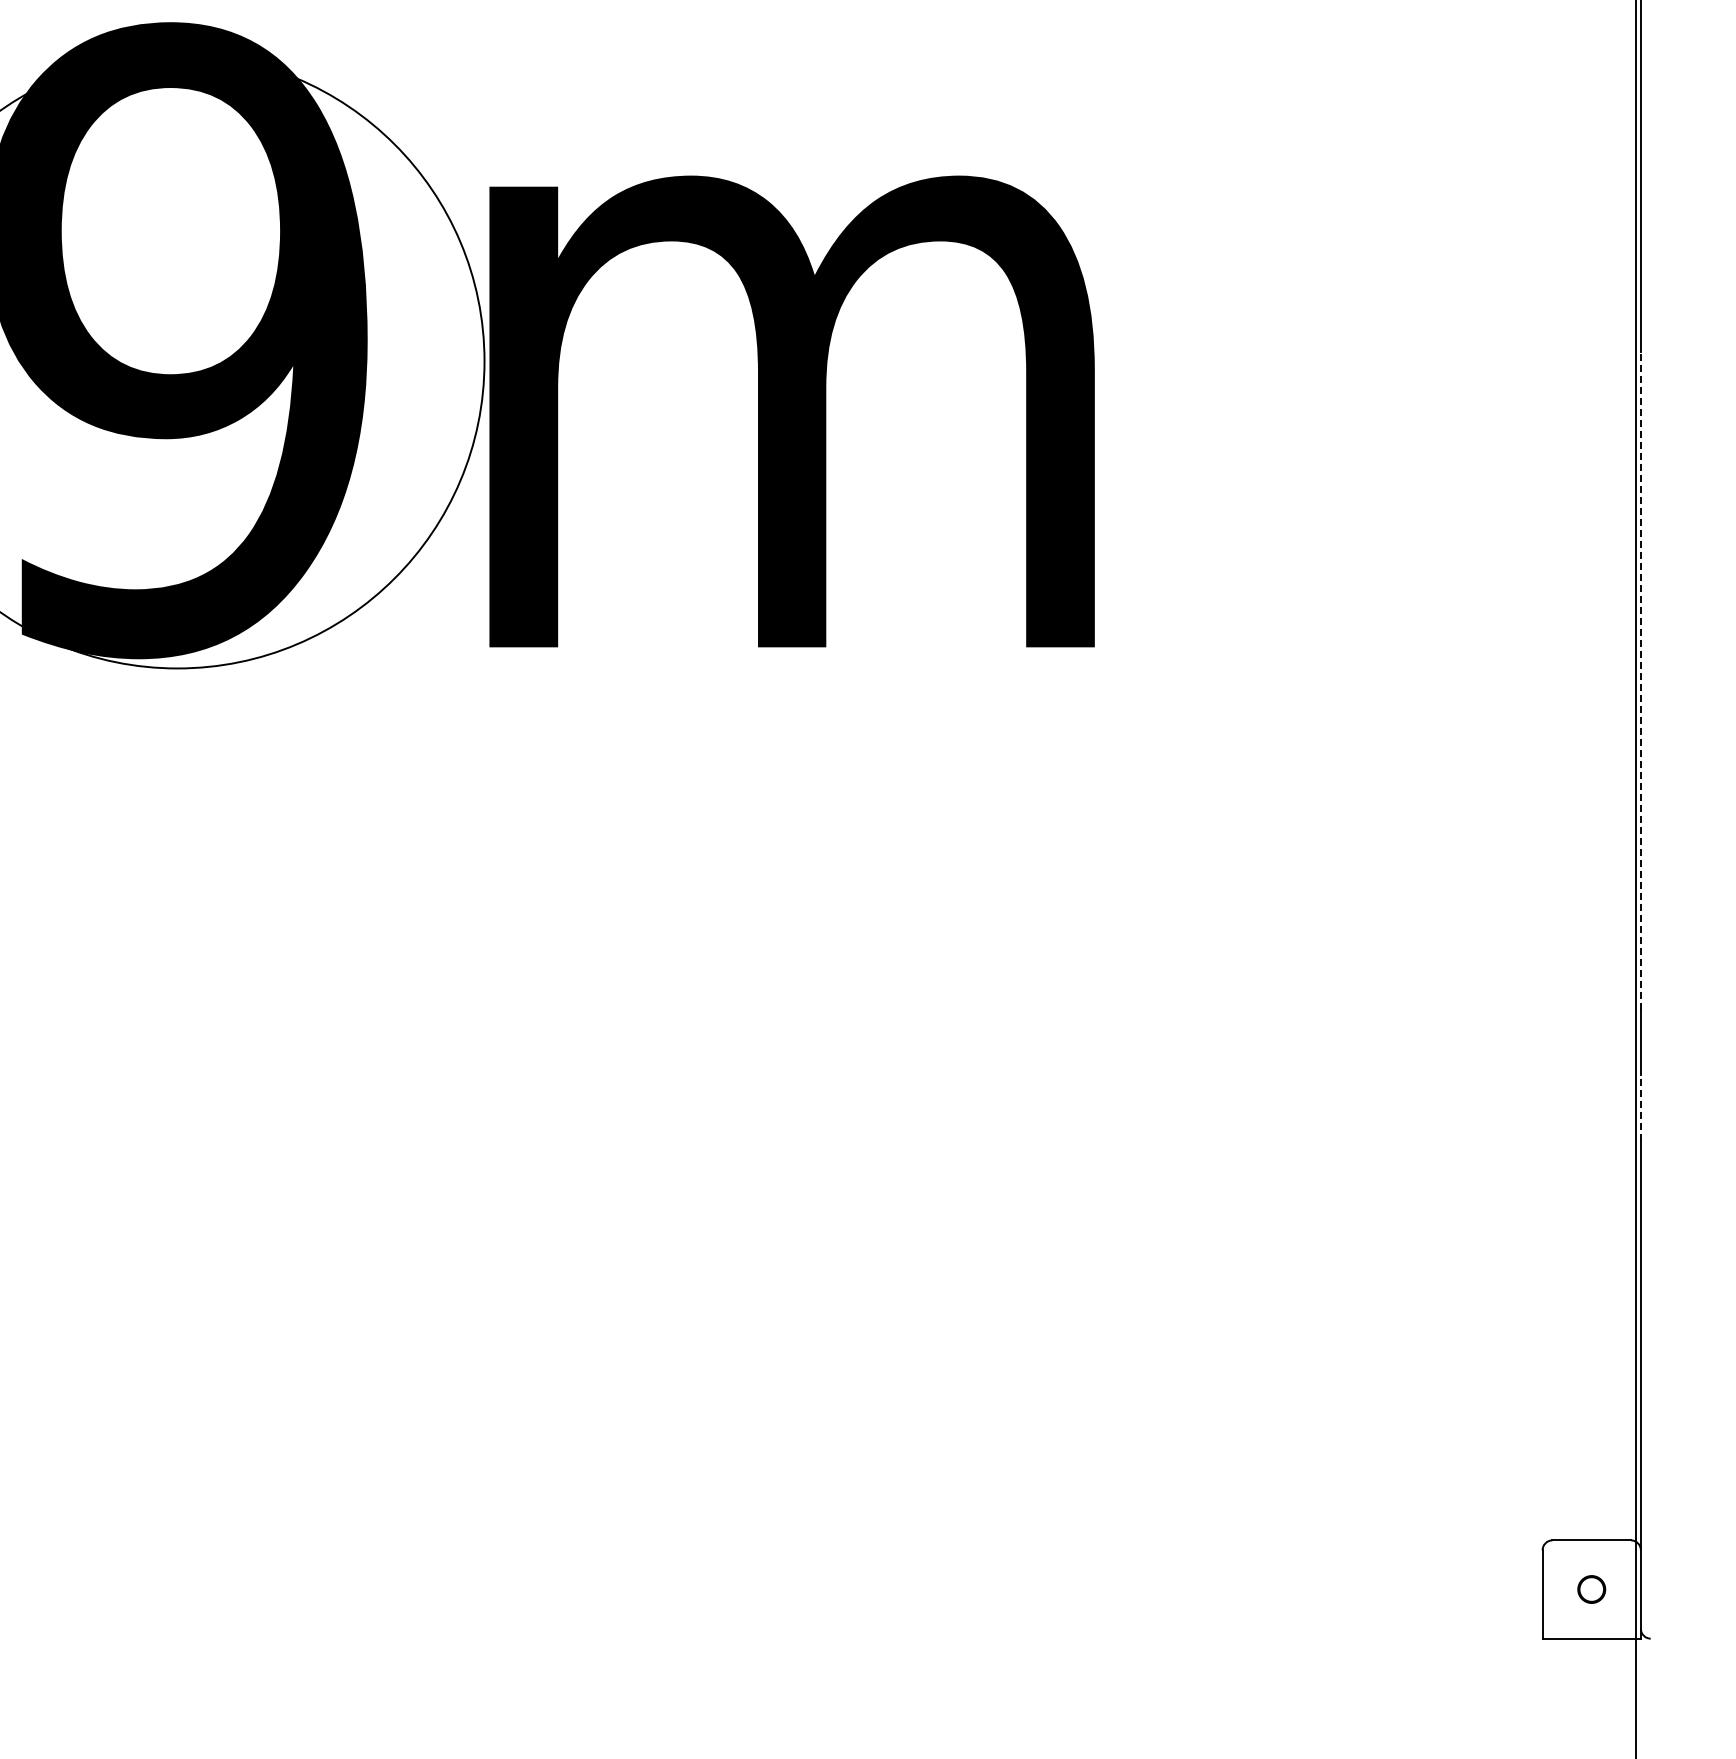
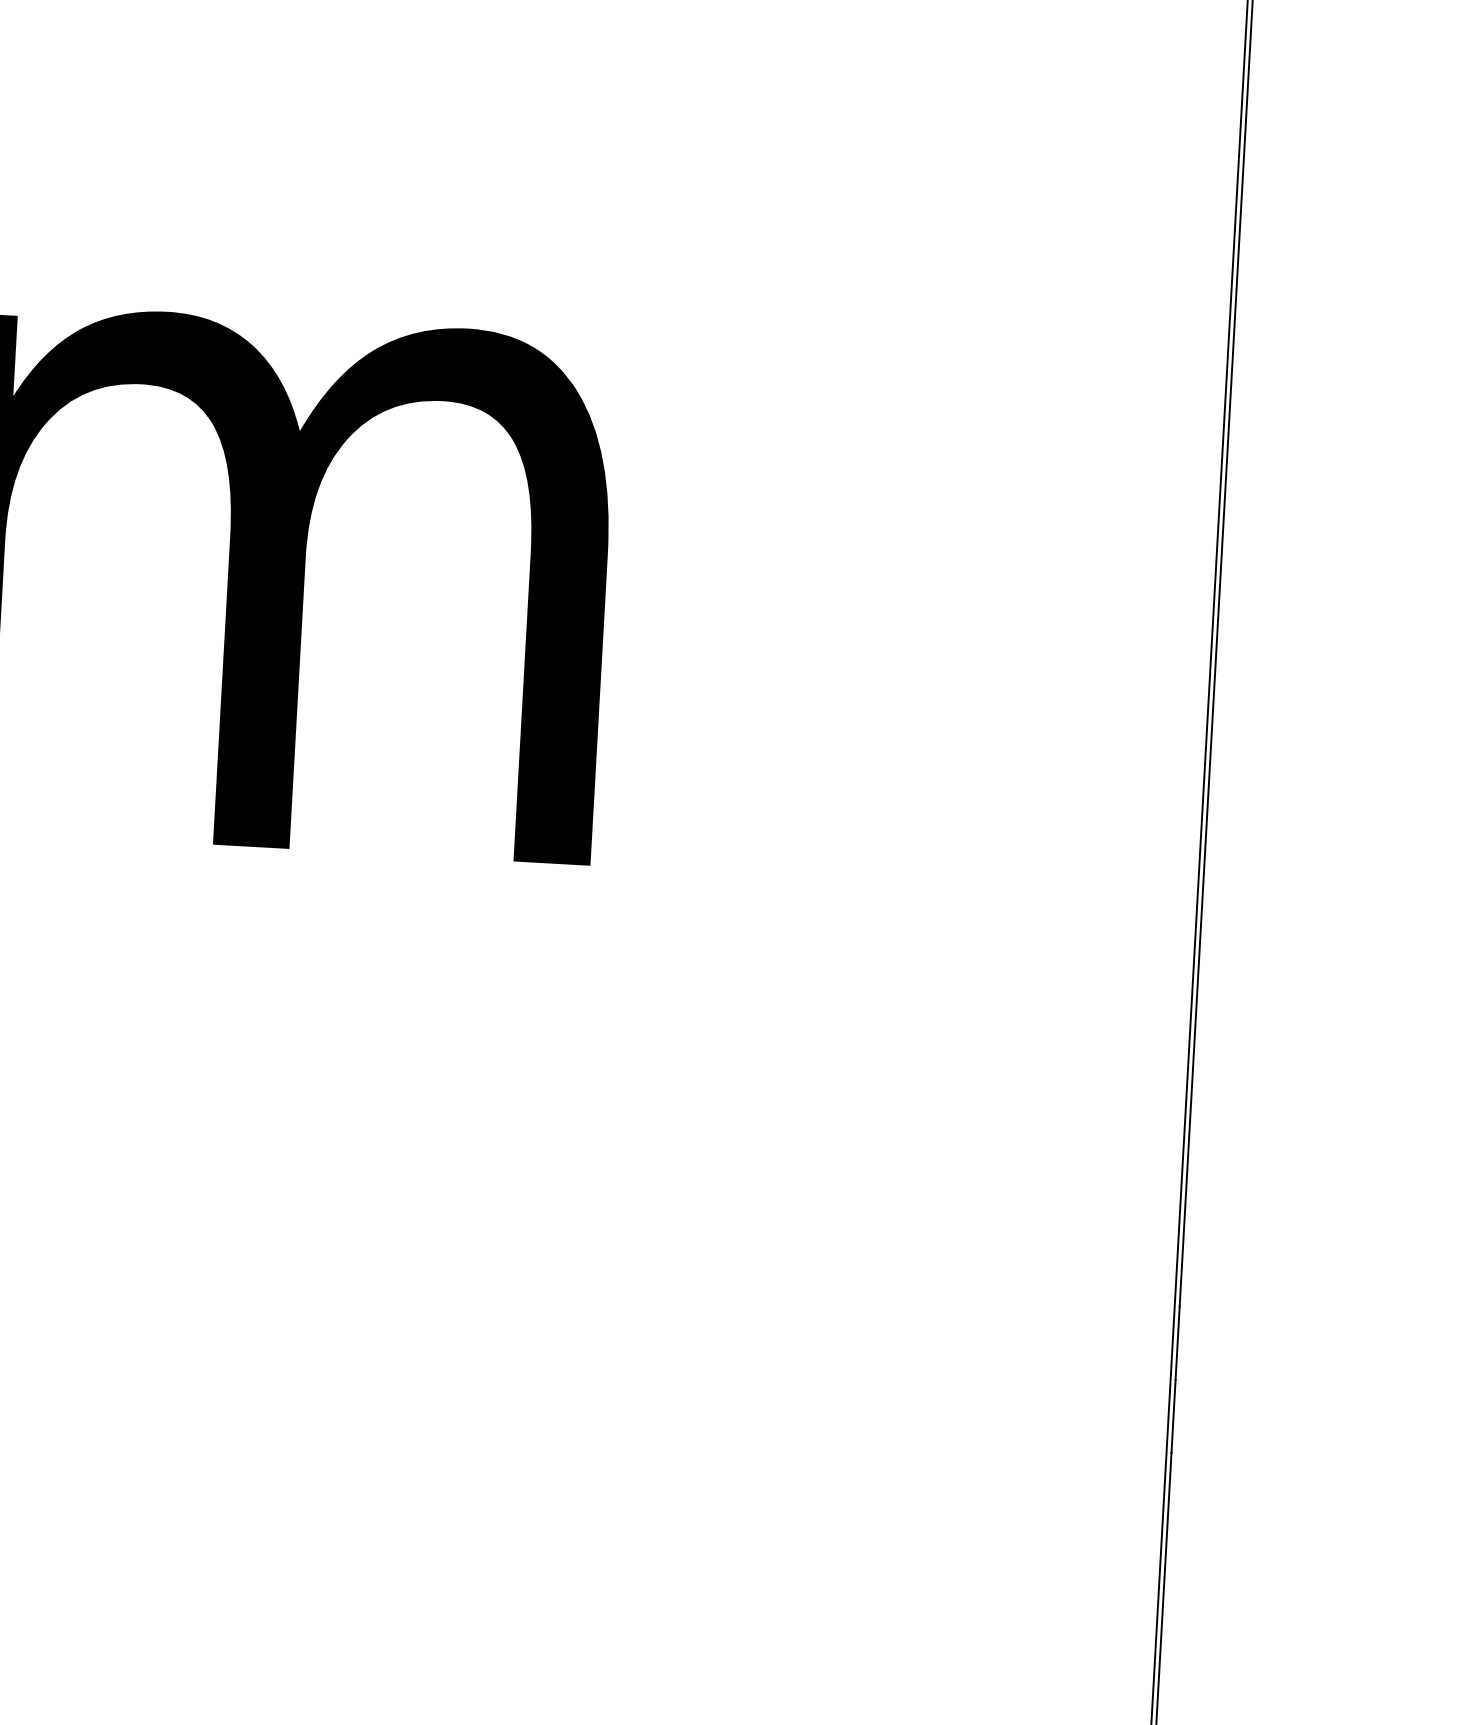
line: (1640, 680) -> (1199, 937), dashed -> solid
line: (1640, 1108) -> (1173, 1416), dashed -> solid

